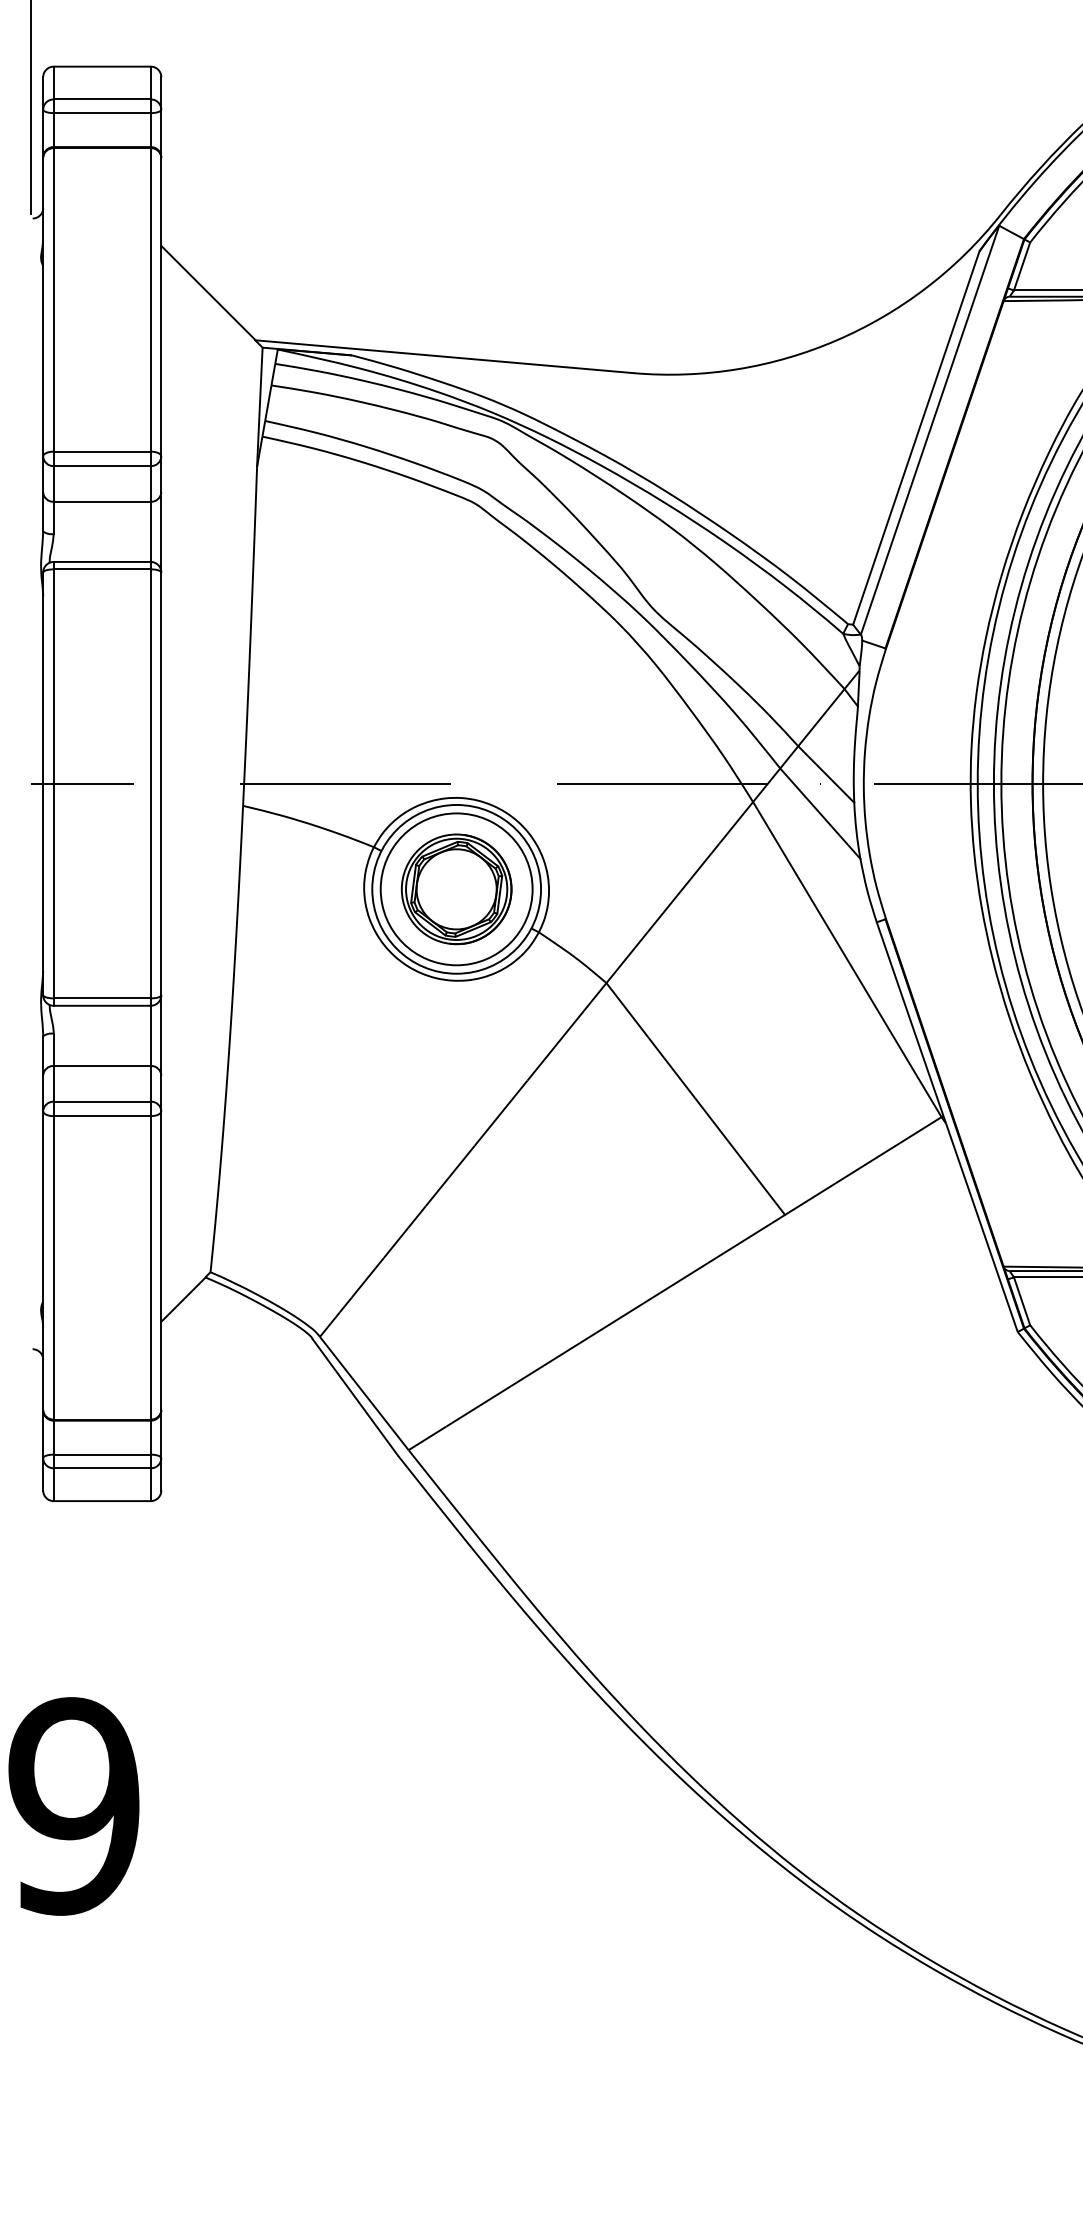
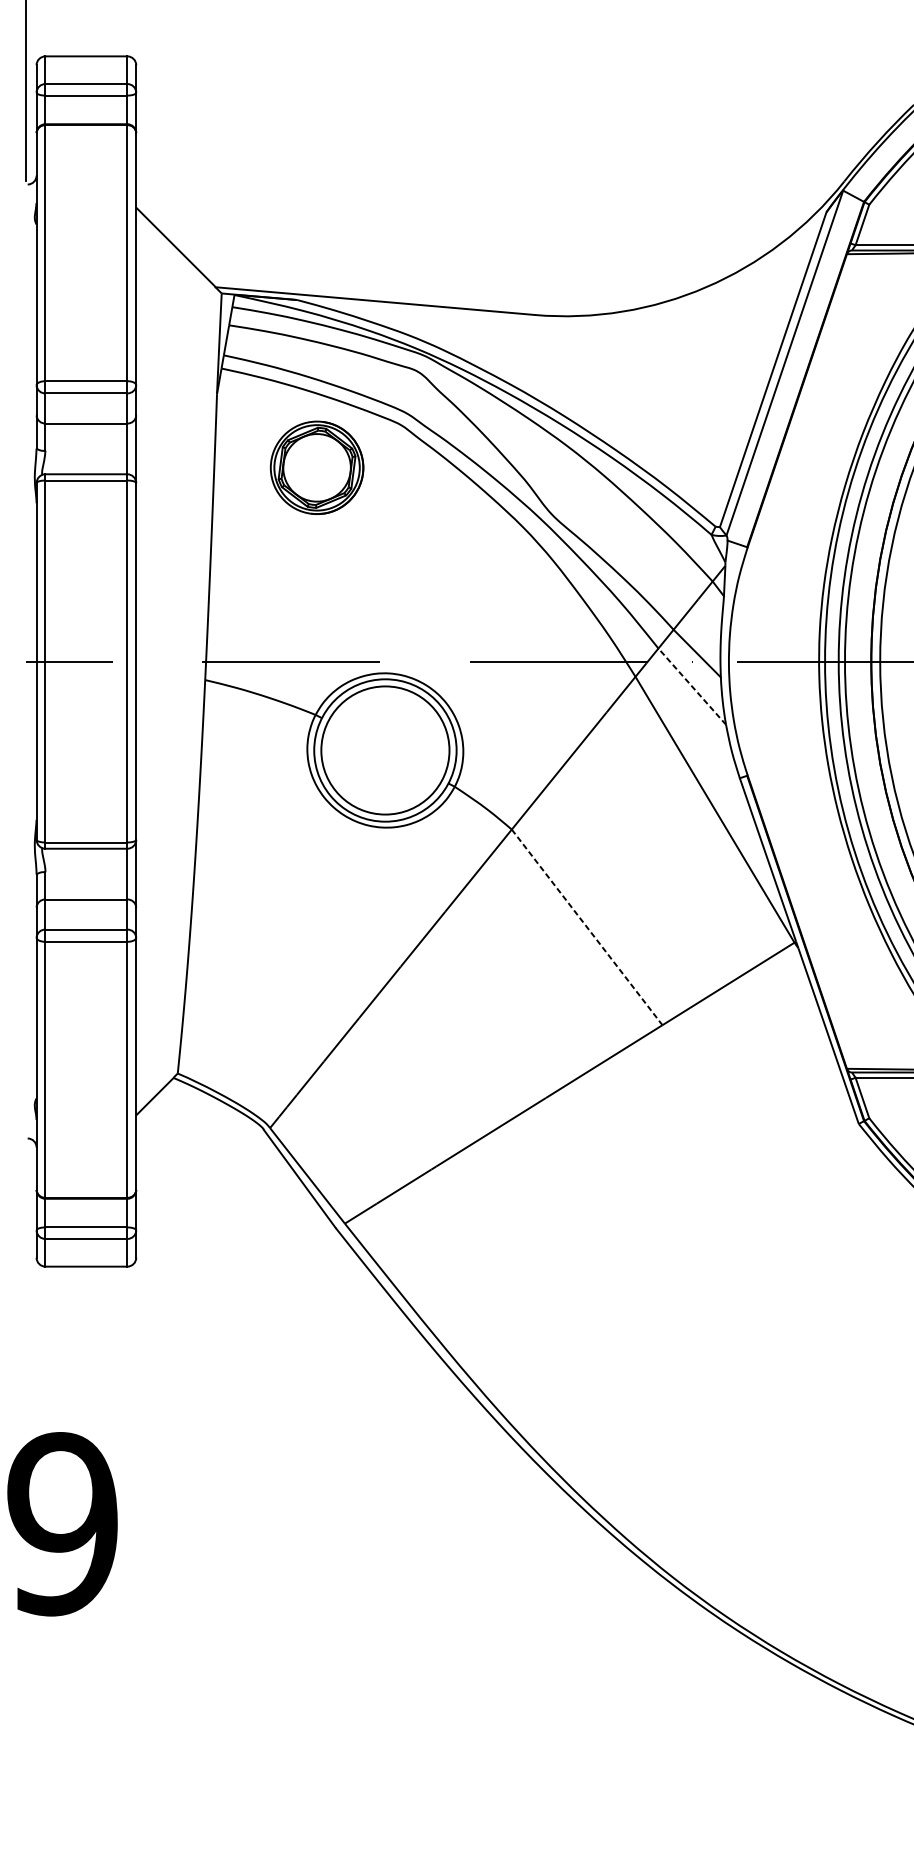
line: (820, 813) -> (692, 686), solid -> dashed
part: (456, 889) -> (316, 467), moved
line: (696, 1099) -> (587, 927), solid -> dashed

